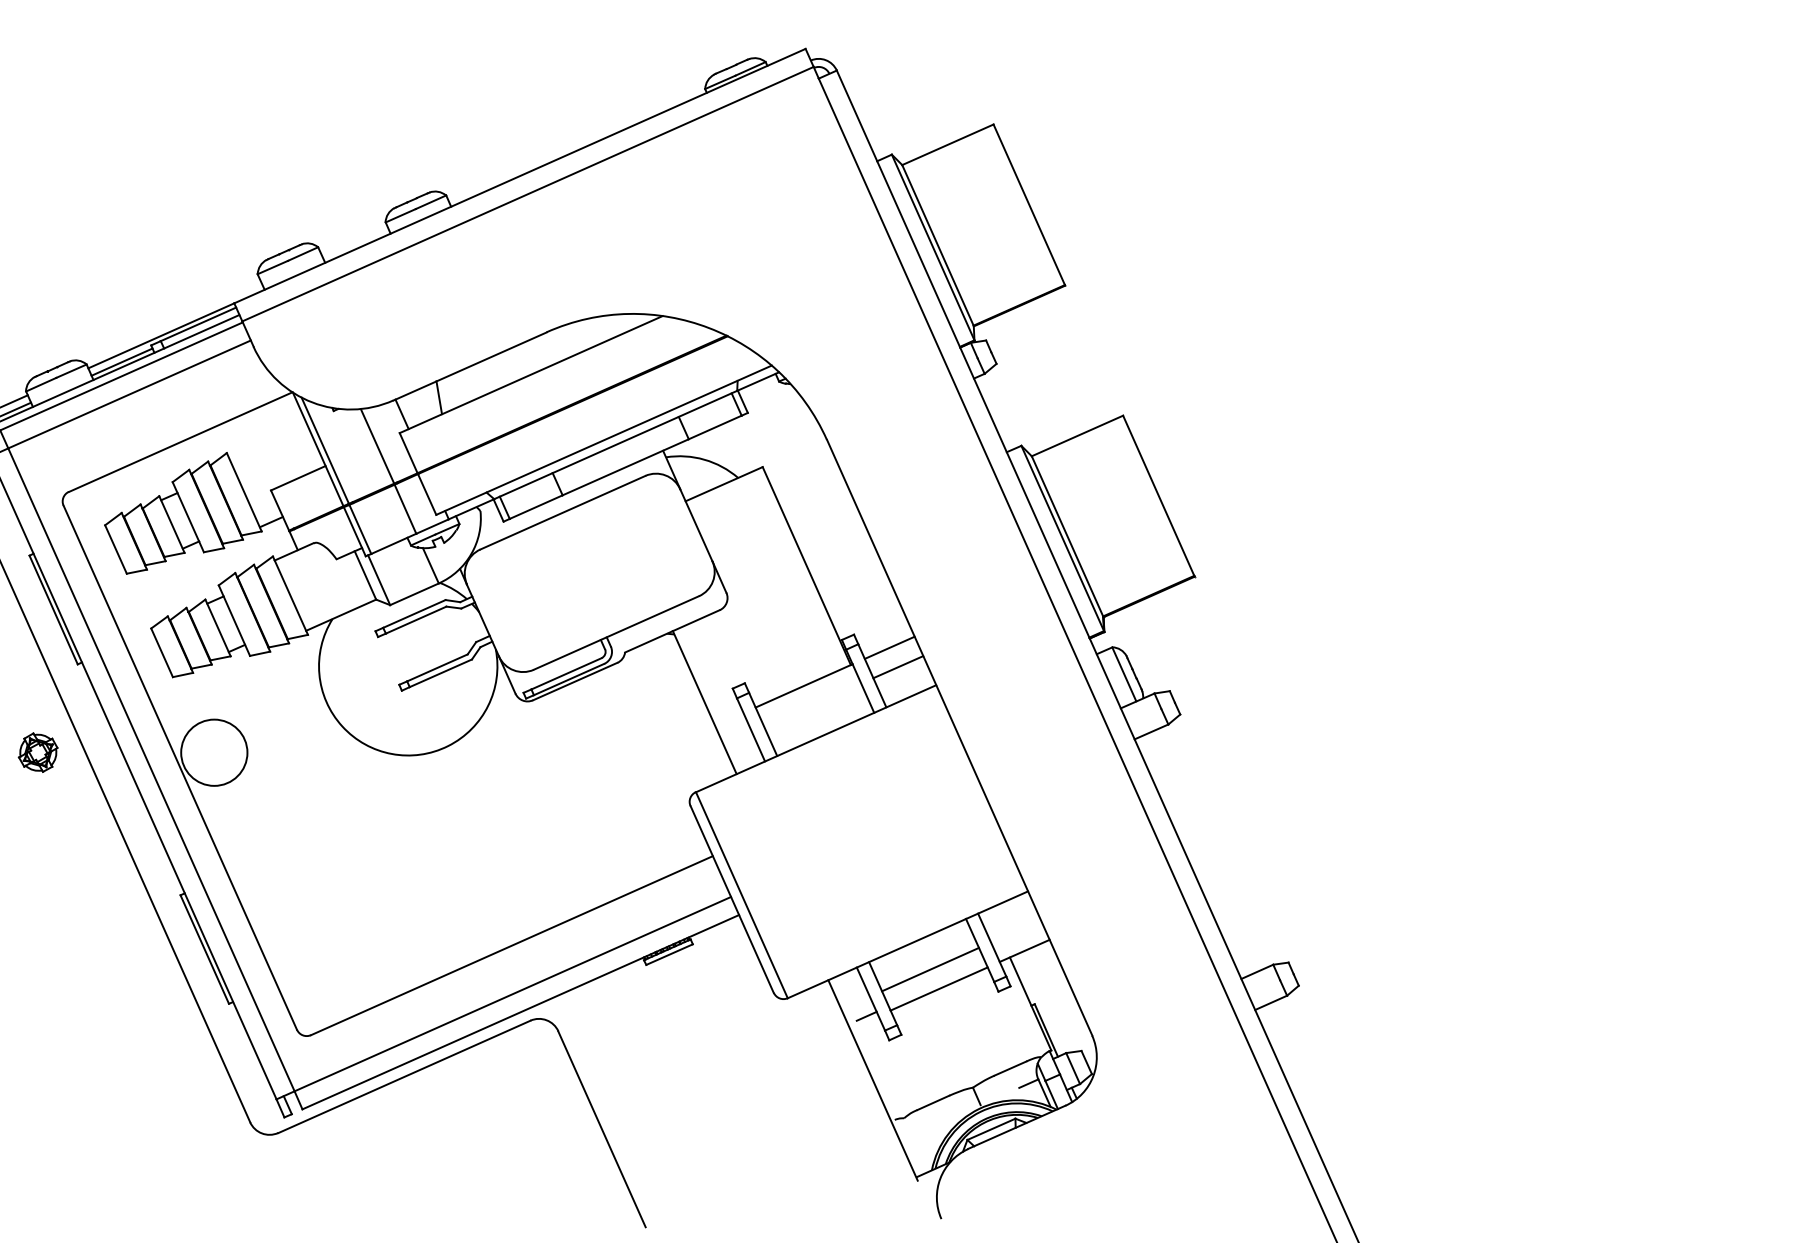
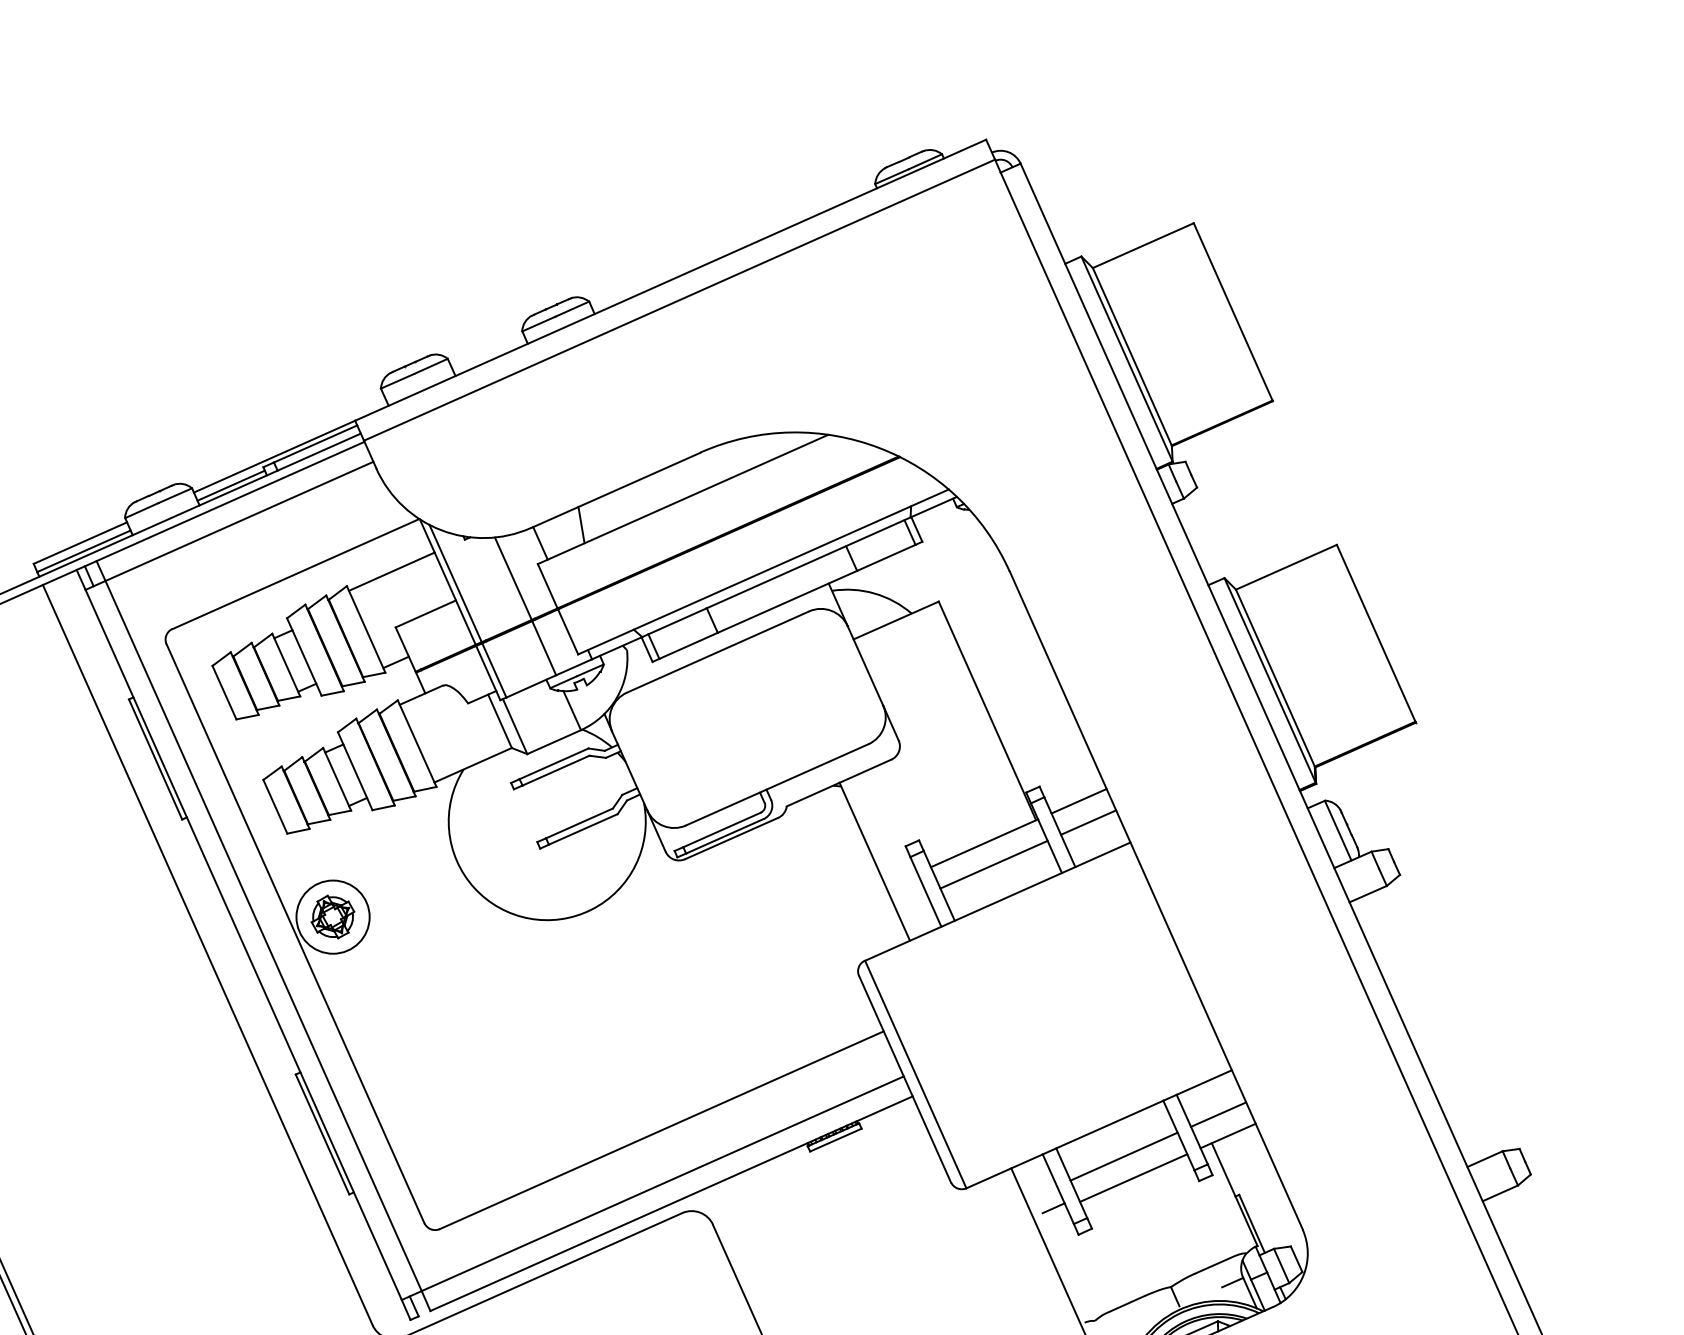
line: (267, 439) -> (391, 571), added
line: (812, 704) -> (993, 863), added
part: (37, 752) -> (332, 916), moved
line: (1015, 931) -> (1217, 1114), added

